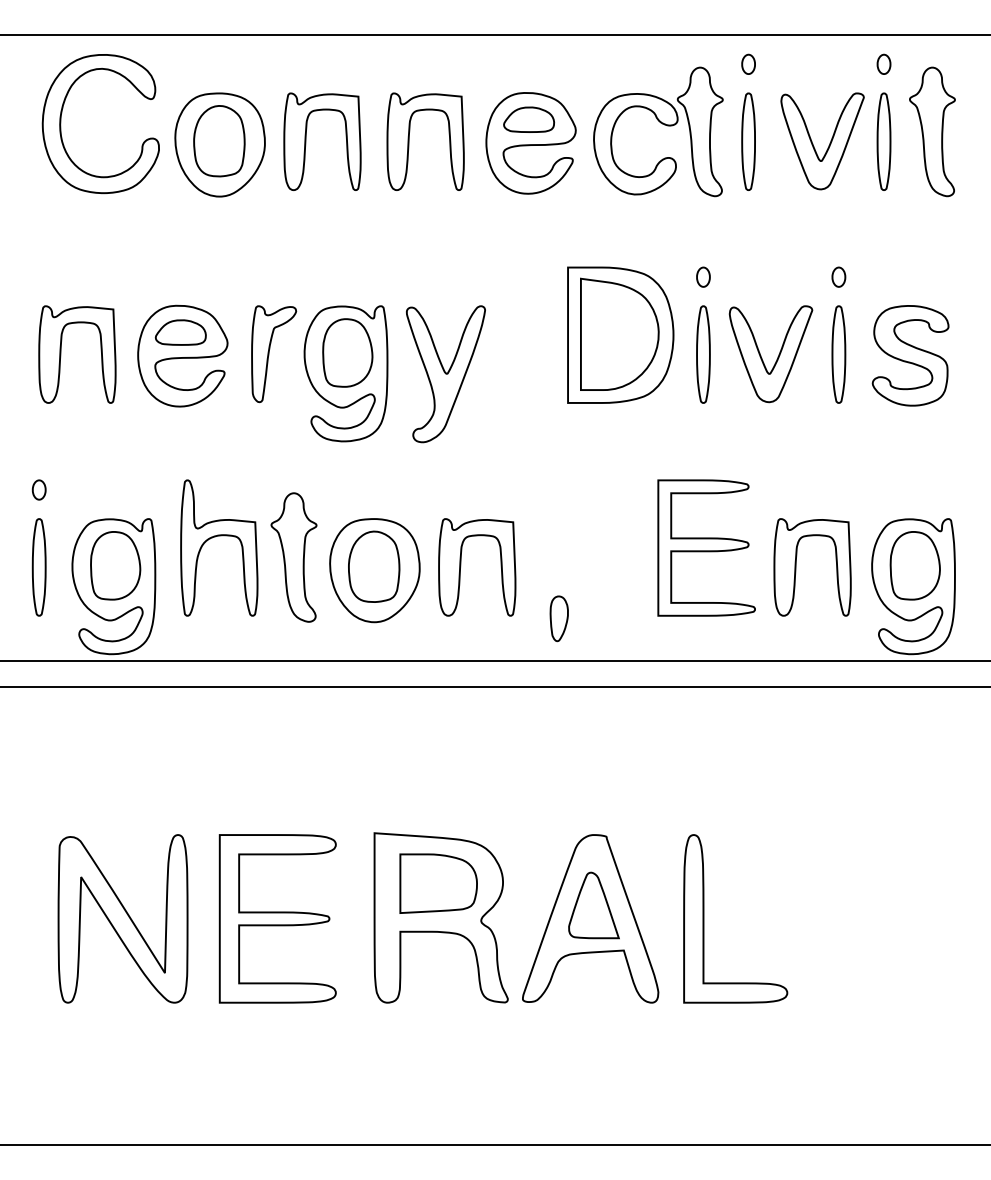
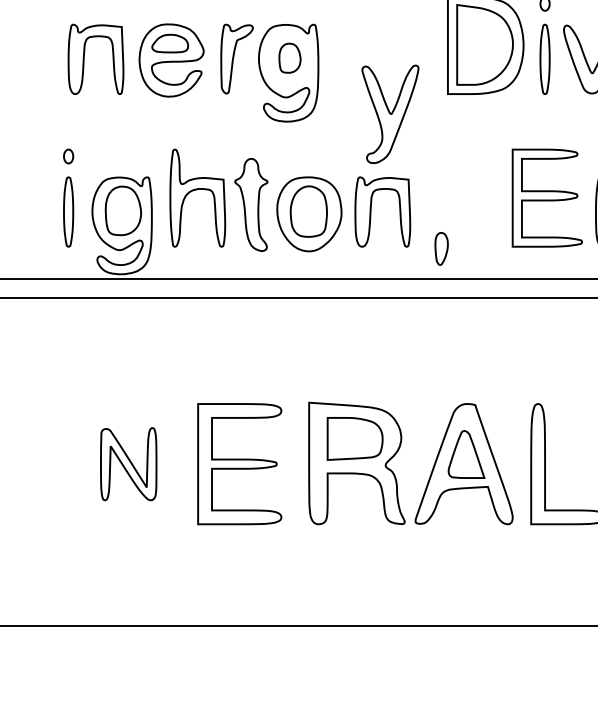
part: (347, 352) -> (289, 57), size x0.6
part: (445, 374) -> (390, 114), moved
part: (122, 918) -> (128, 463), size x0.6

